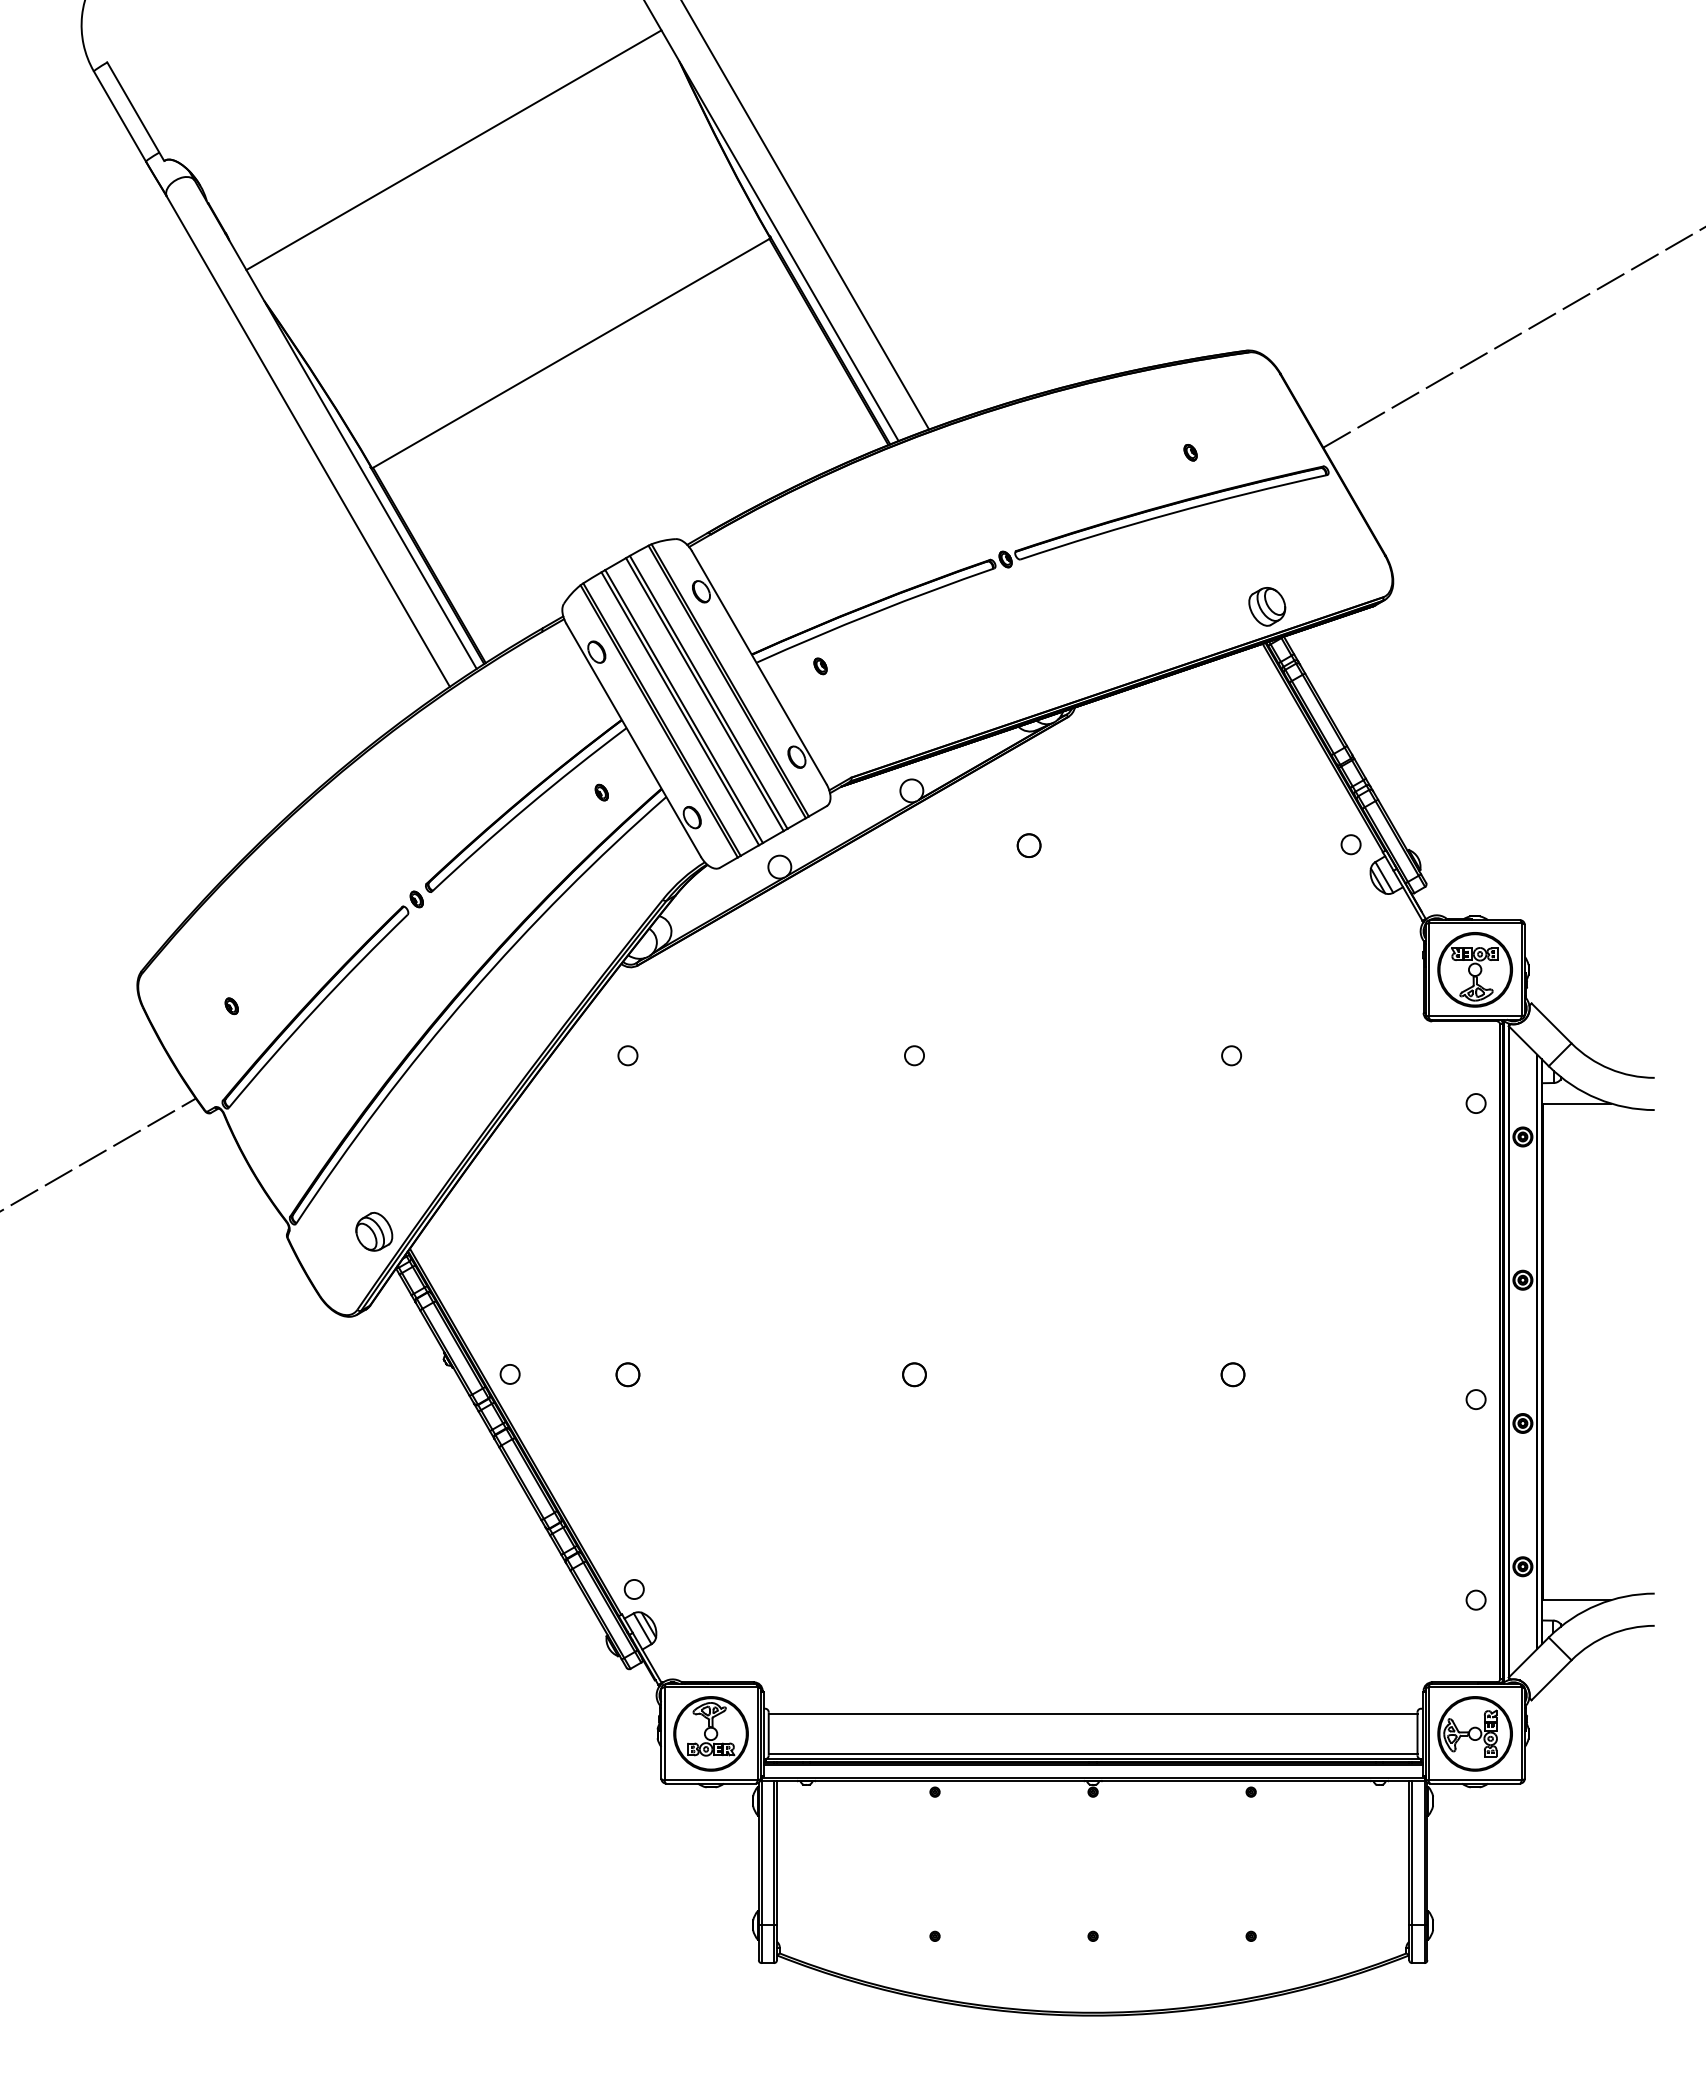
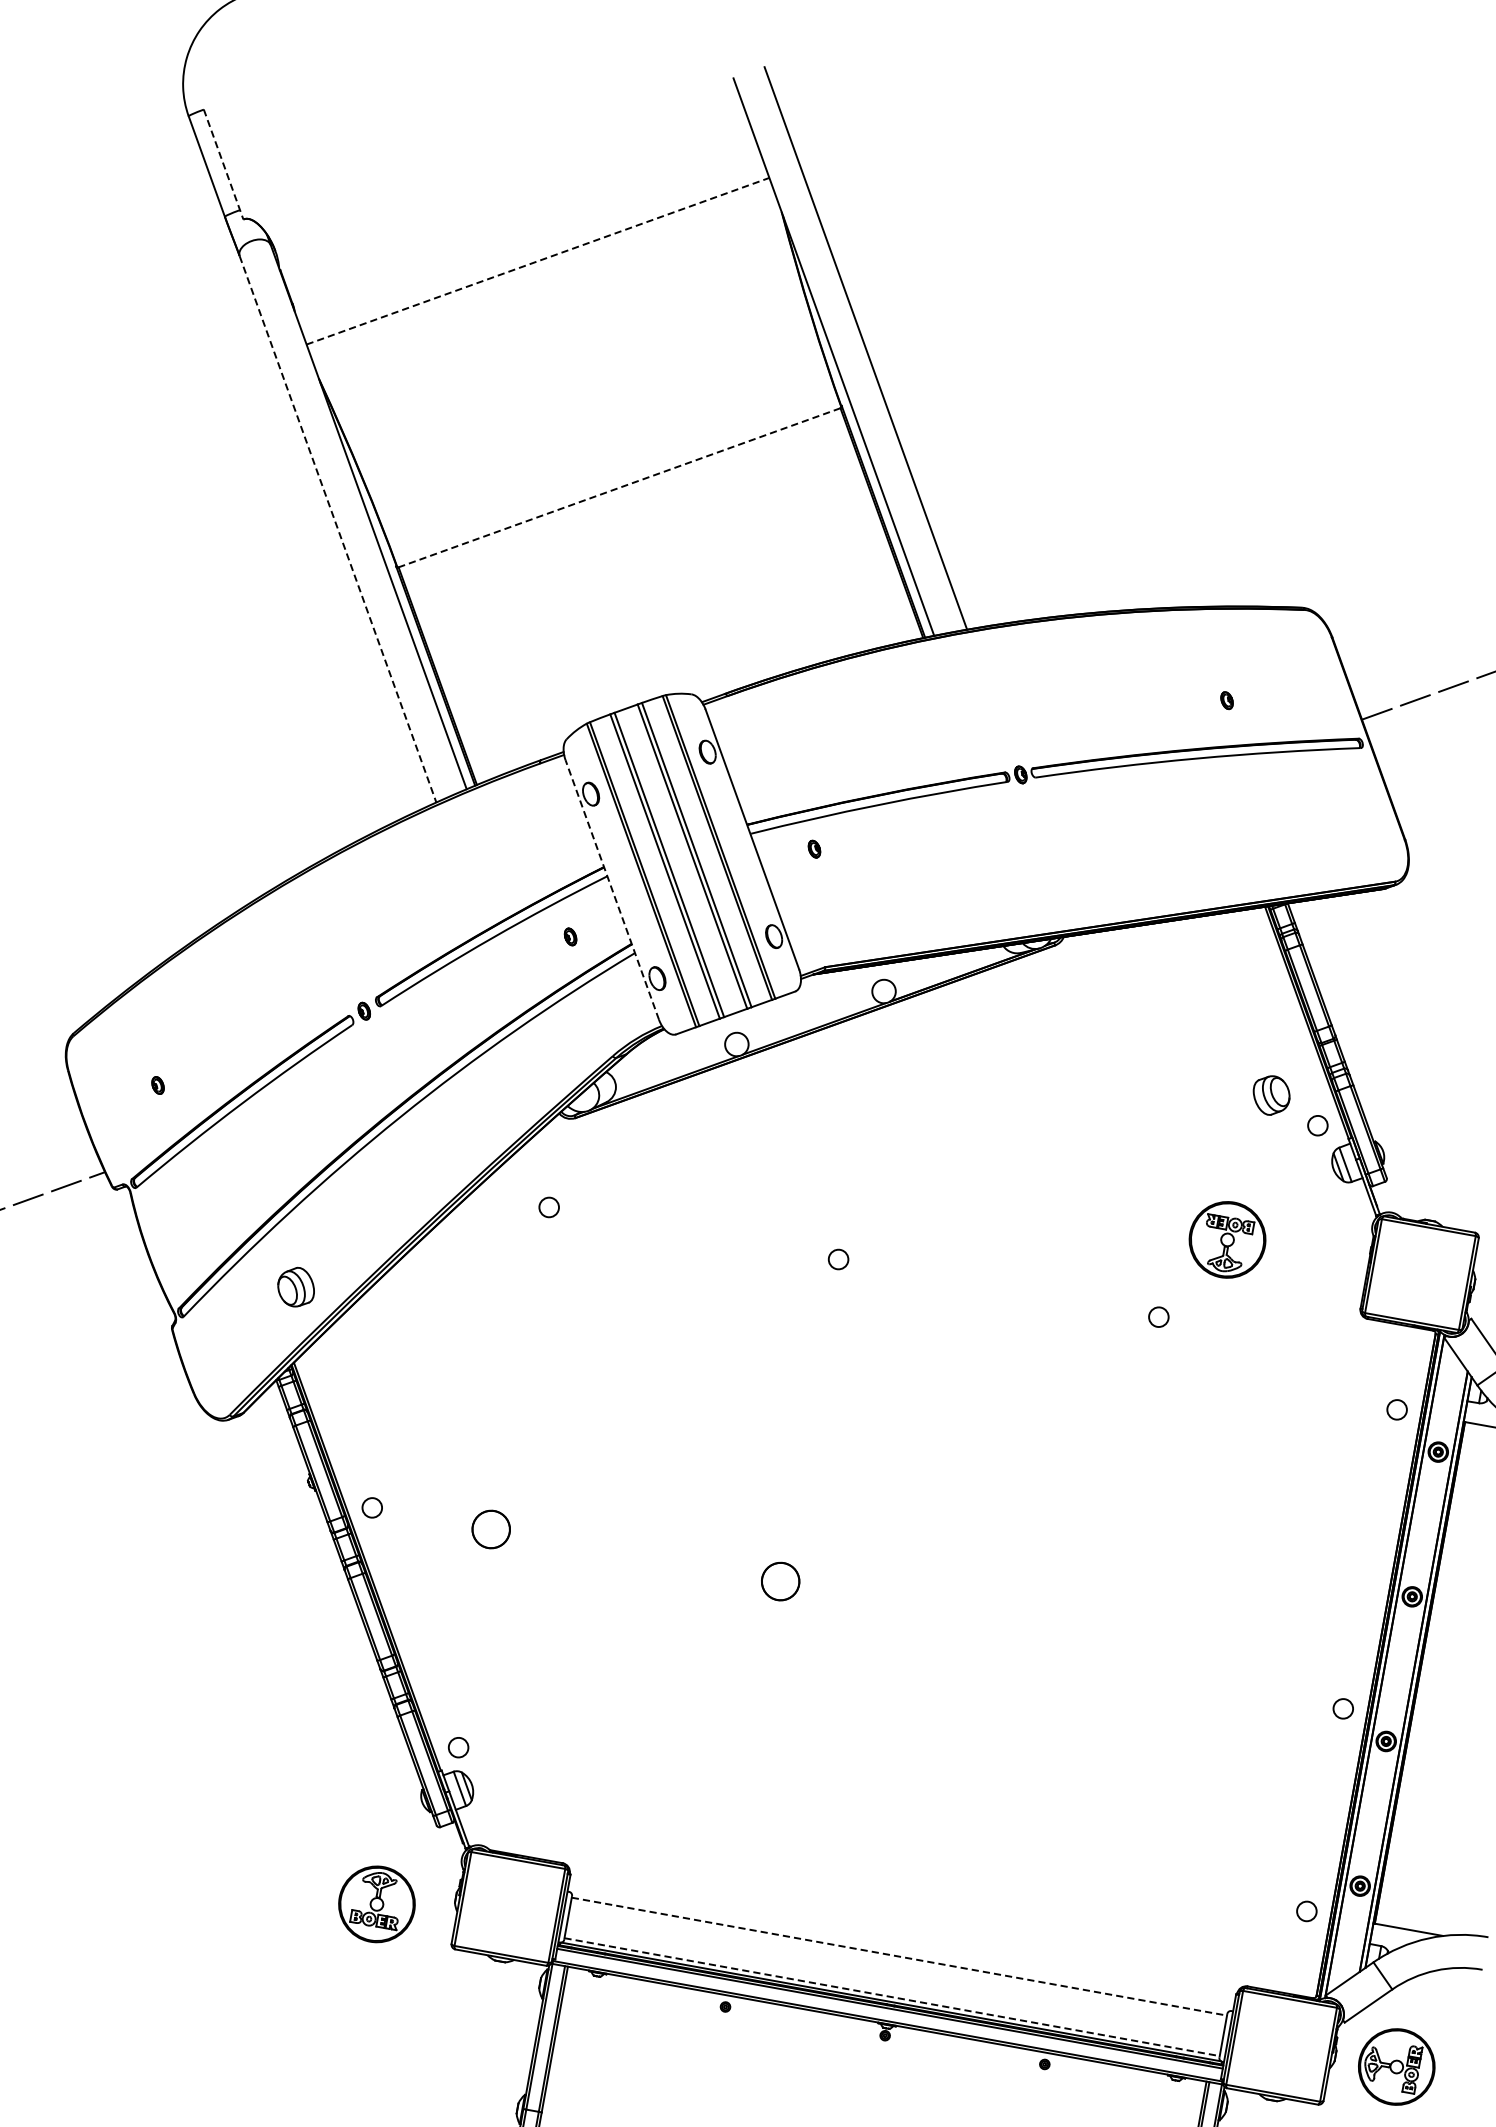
line: (135, 111) -> (223, 164), solid -> dashed
line: (453, 150) -> (537, 261), solid -> dashed
line: (571, 353) -> (619, 487), solid -> dashed
line: (308, 441) -> (338, 529), solid -> dashed
part: (1267, 606) -> (1271, 1095), moved
line: (633, 739) -> (612, 889), solid -> dashed
part: (1028, 845) -> (991, 1067), removed
part: (1474, 969) -> (1226, 1239), moved
part: (374, 1231) -> (296, 1286), moved
part: (627, 1374) -> (490, 1529), size x1.6
part: (914, 1374) -> (780, 1581), size x1.6
part: (1232, 1374) -> (1101, 1639), removed
line: (1093, 1713) -> (899, 1956), solid -> dashed
part: (710, 1733) -> (376, 1903), moved
part: (1474, 1733) -> (1396, 2066), moved
line: (1093, 1753) -> (892, 1996), solid -> dashed

